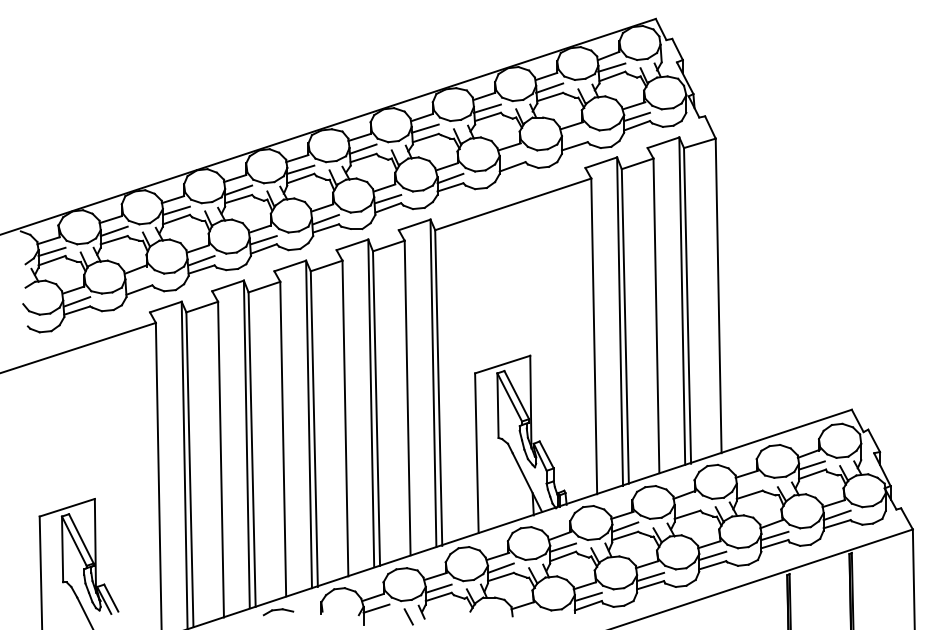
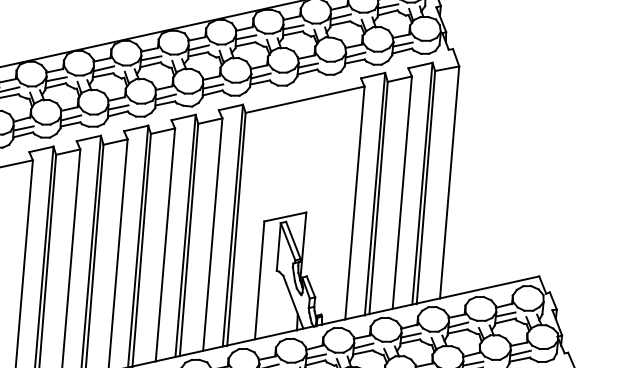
line: (574, 137) -> (355, 55), added
line: (512, 157) -> (308, 65), added
line: (139, 281) -> (23, 128), added
line: (749, 485) -> (458, 324), added
line: (687, 506) -> (410, 335), added

